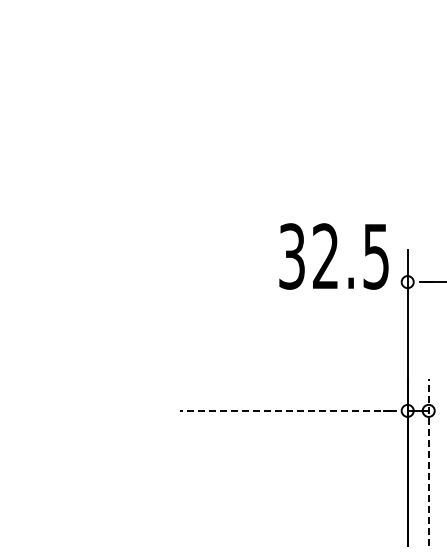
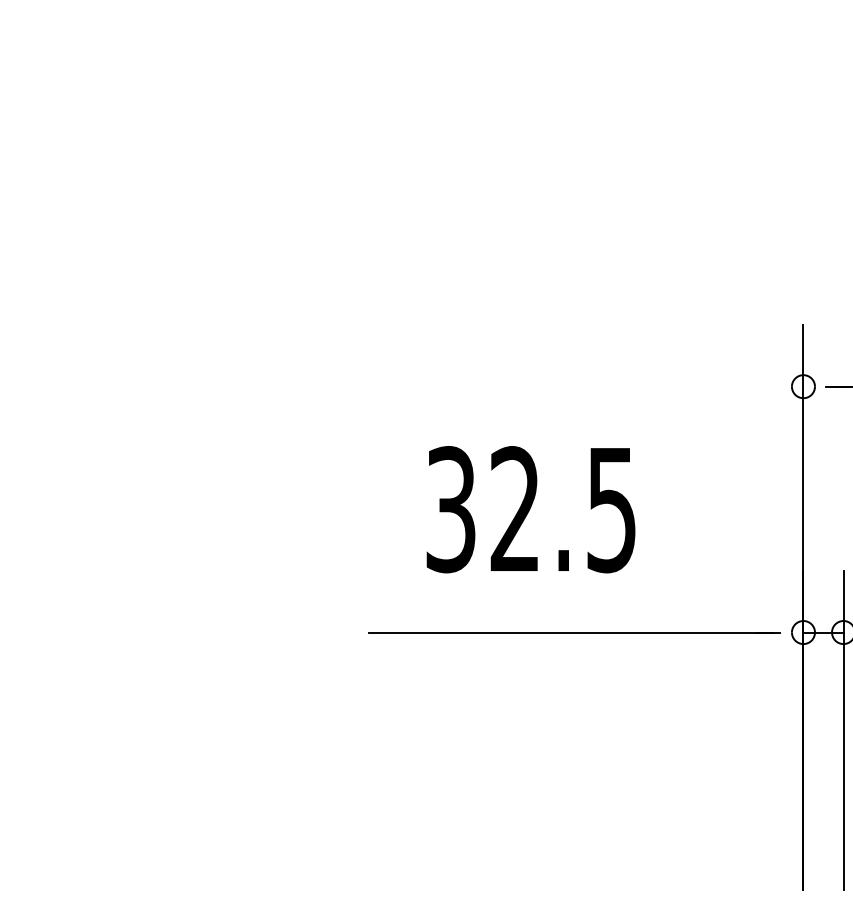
text: (333, 256) -> (530, 509), moved
line: (285, 410) -> (570, 631), dashed -> solid
line: (428, 462) -> (843, 731), dashed -> solid

